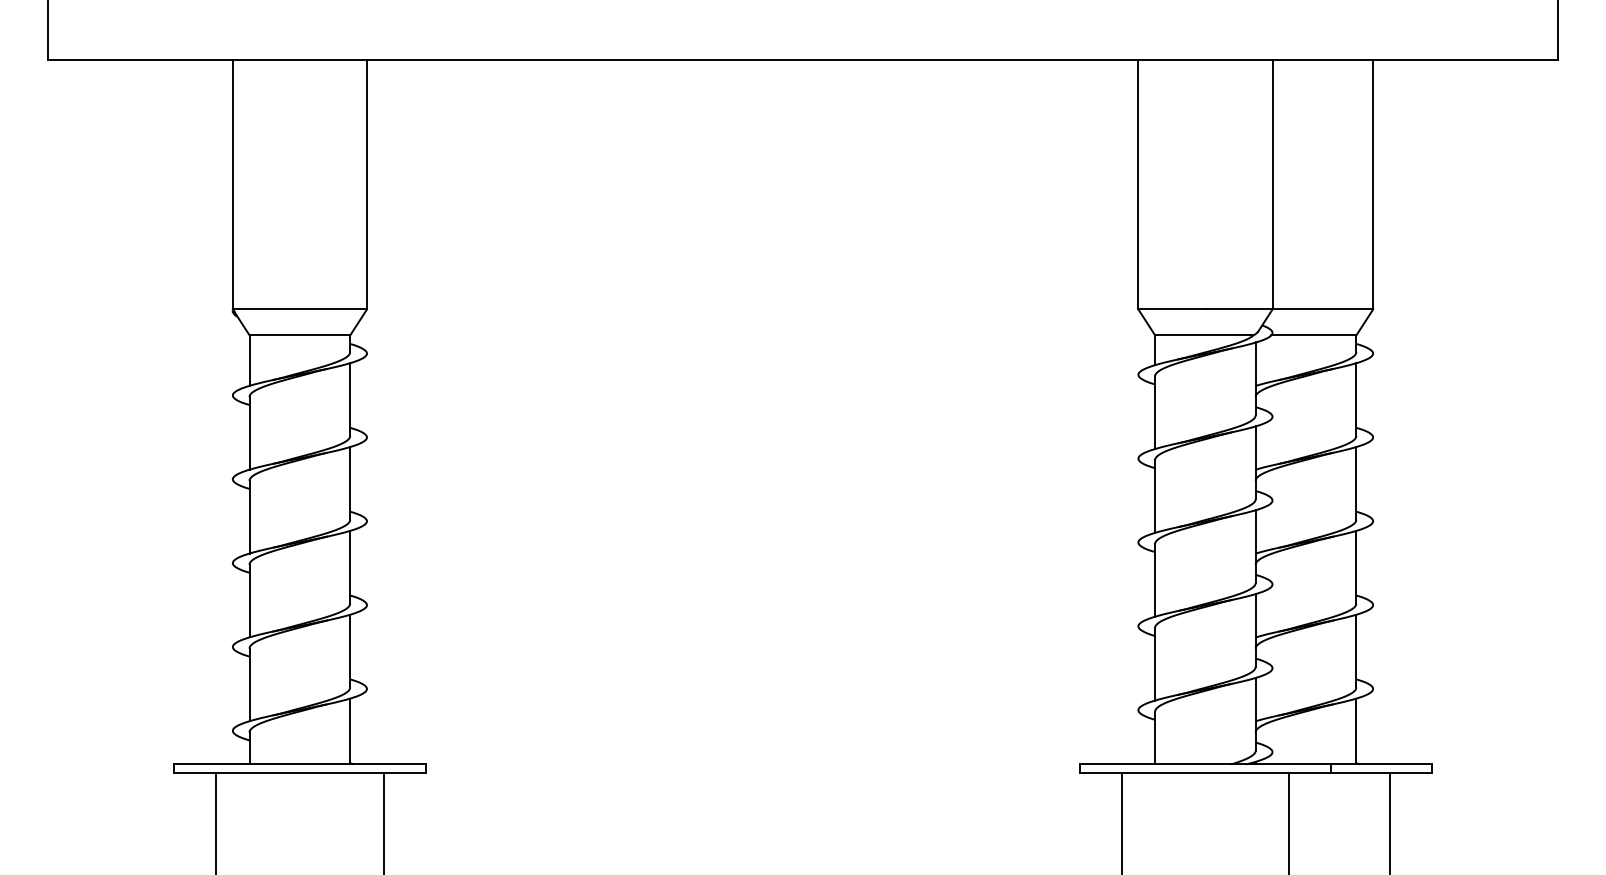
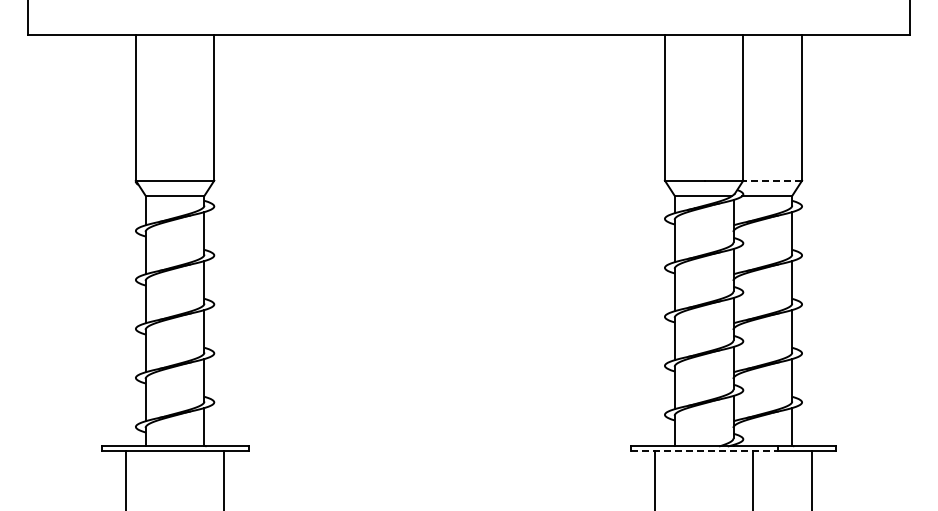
line: (1322, 309) -> (772, 180), solid -> dashed
line: (1206, 772) -> (704, 451), solid -> dashed

